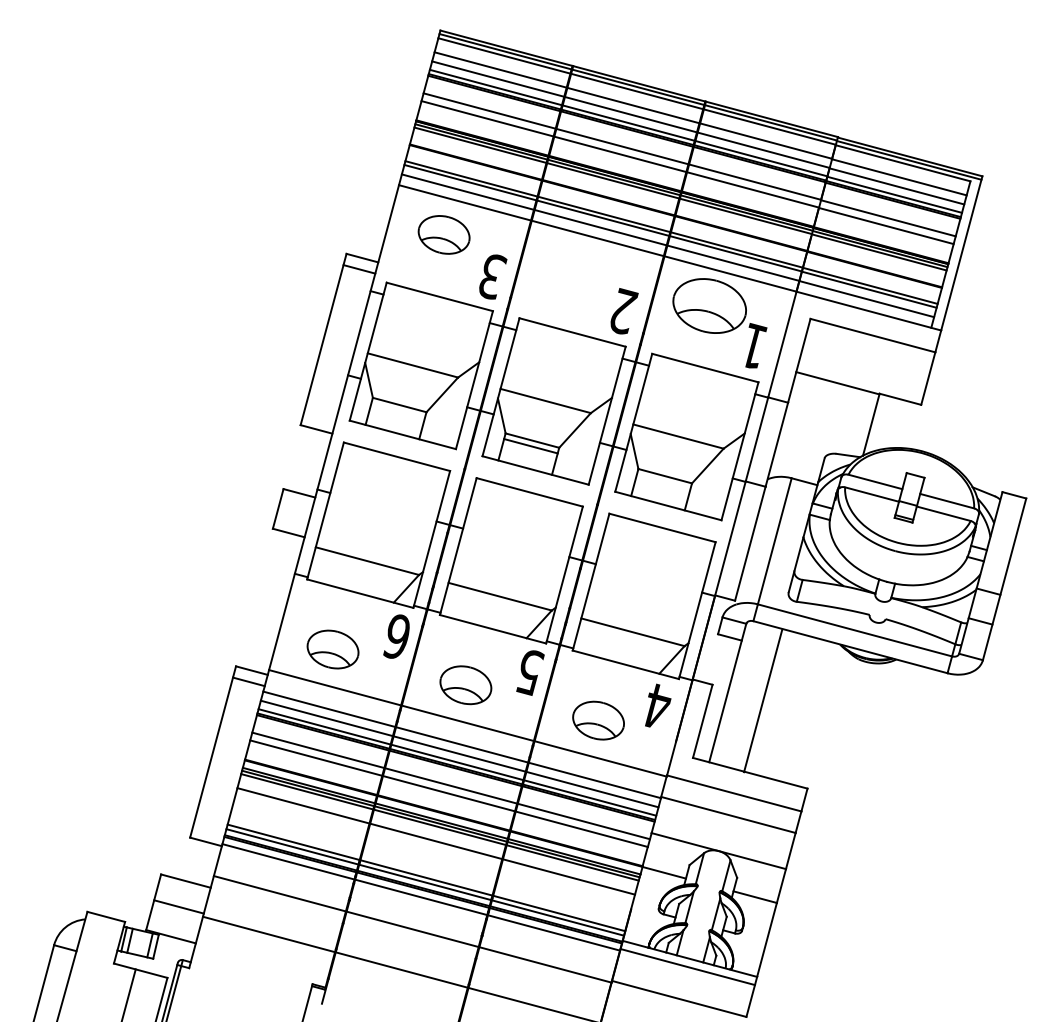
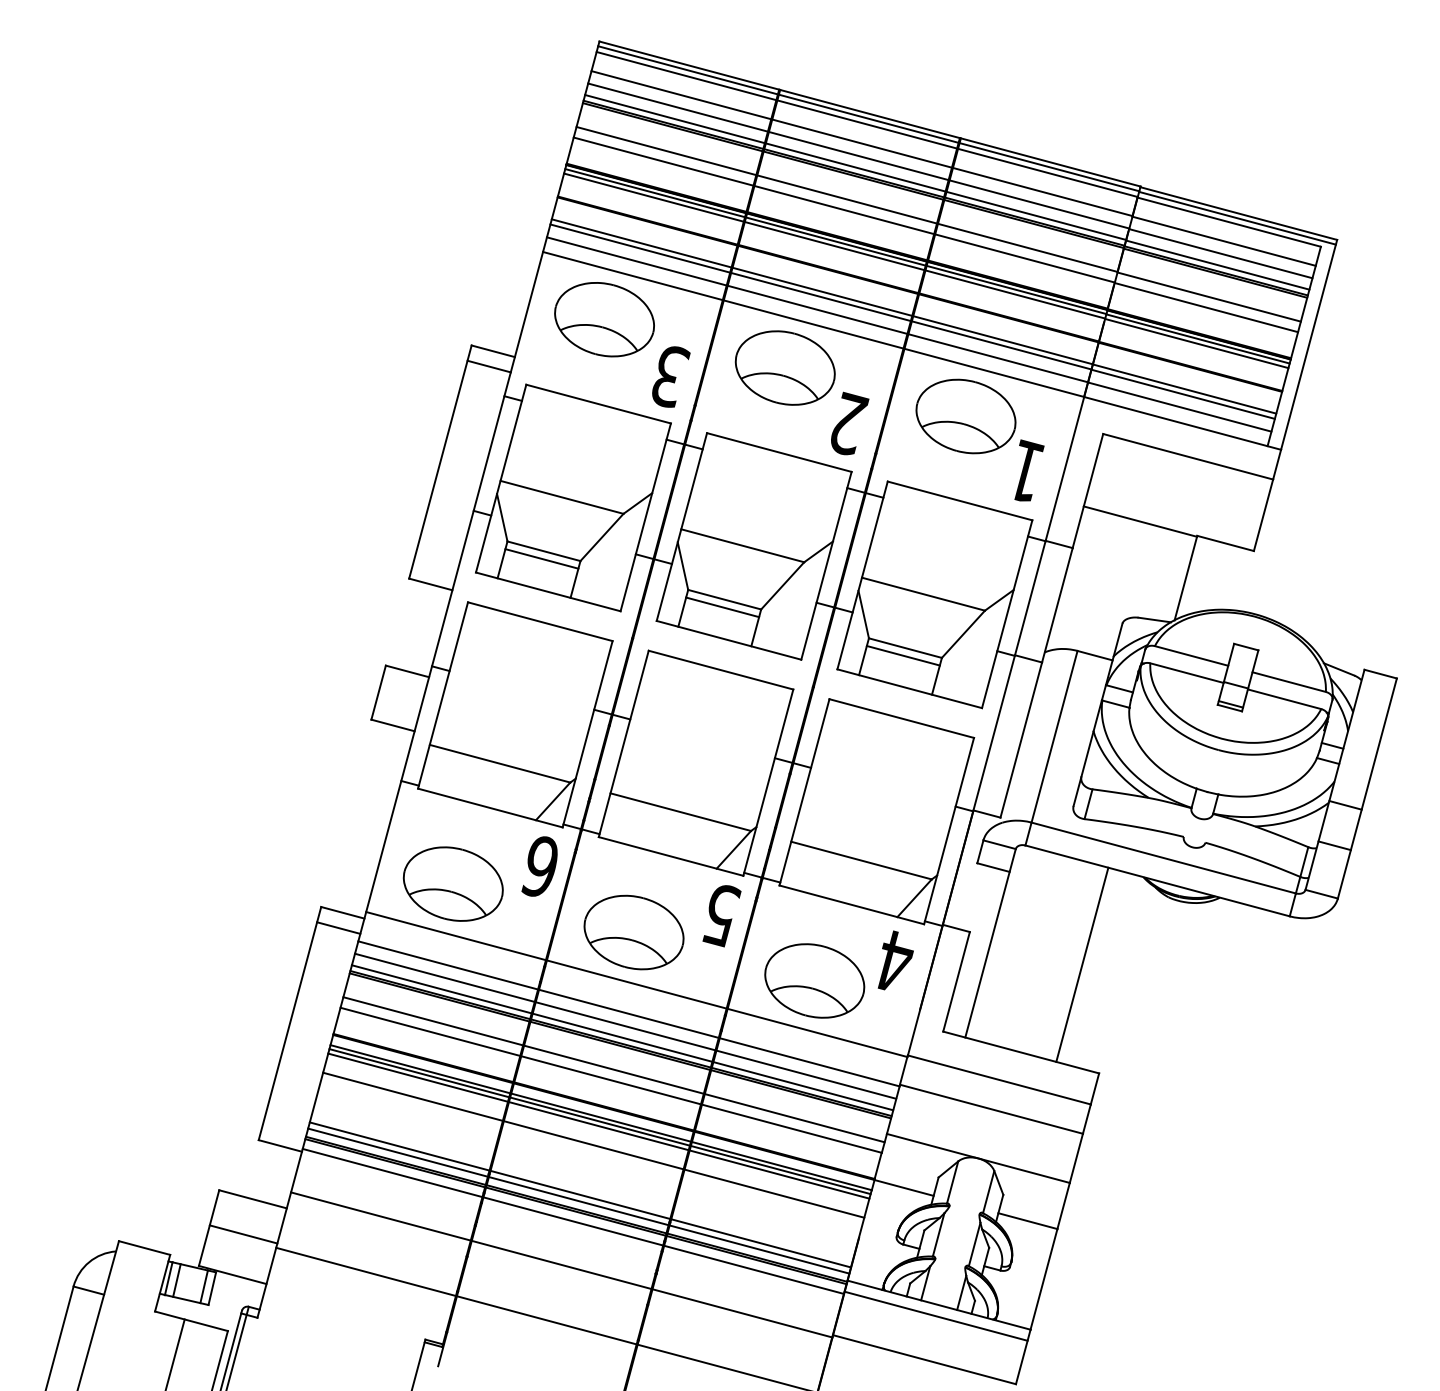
part: (443, 234) -> (603, 319), size x1.43
part: (576, 270) -> (784, 368), added
line: (397, 410) -> (541, 558), added
line: (663, 481) -> (903, 655), added
part: (332, 649) -> (452, 884), size x1.43
part: (465, 685) -> (633, 933), size x1.43
line: (763, 700) -> (1082, 964), moved
part: (598, 720) -> (814, 980), size x1.43

